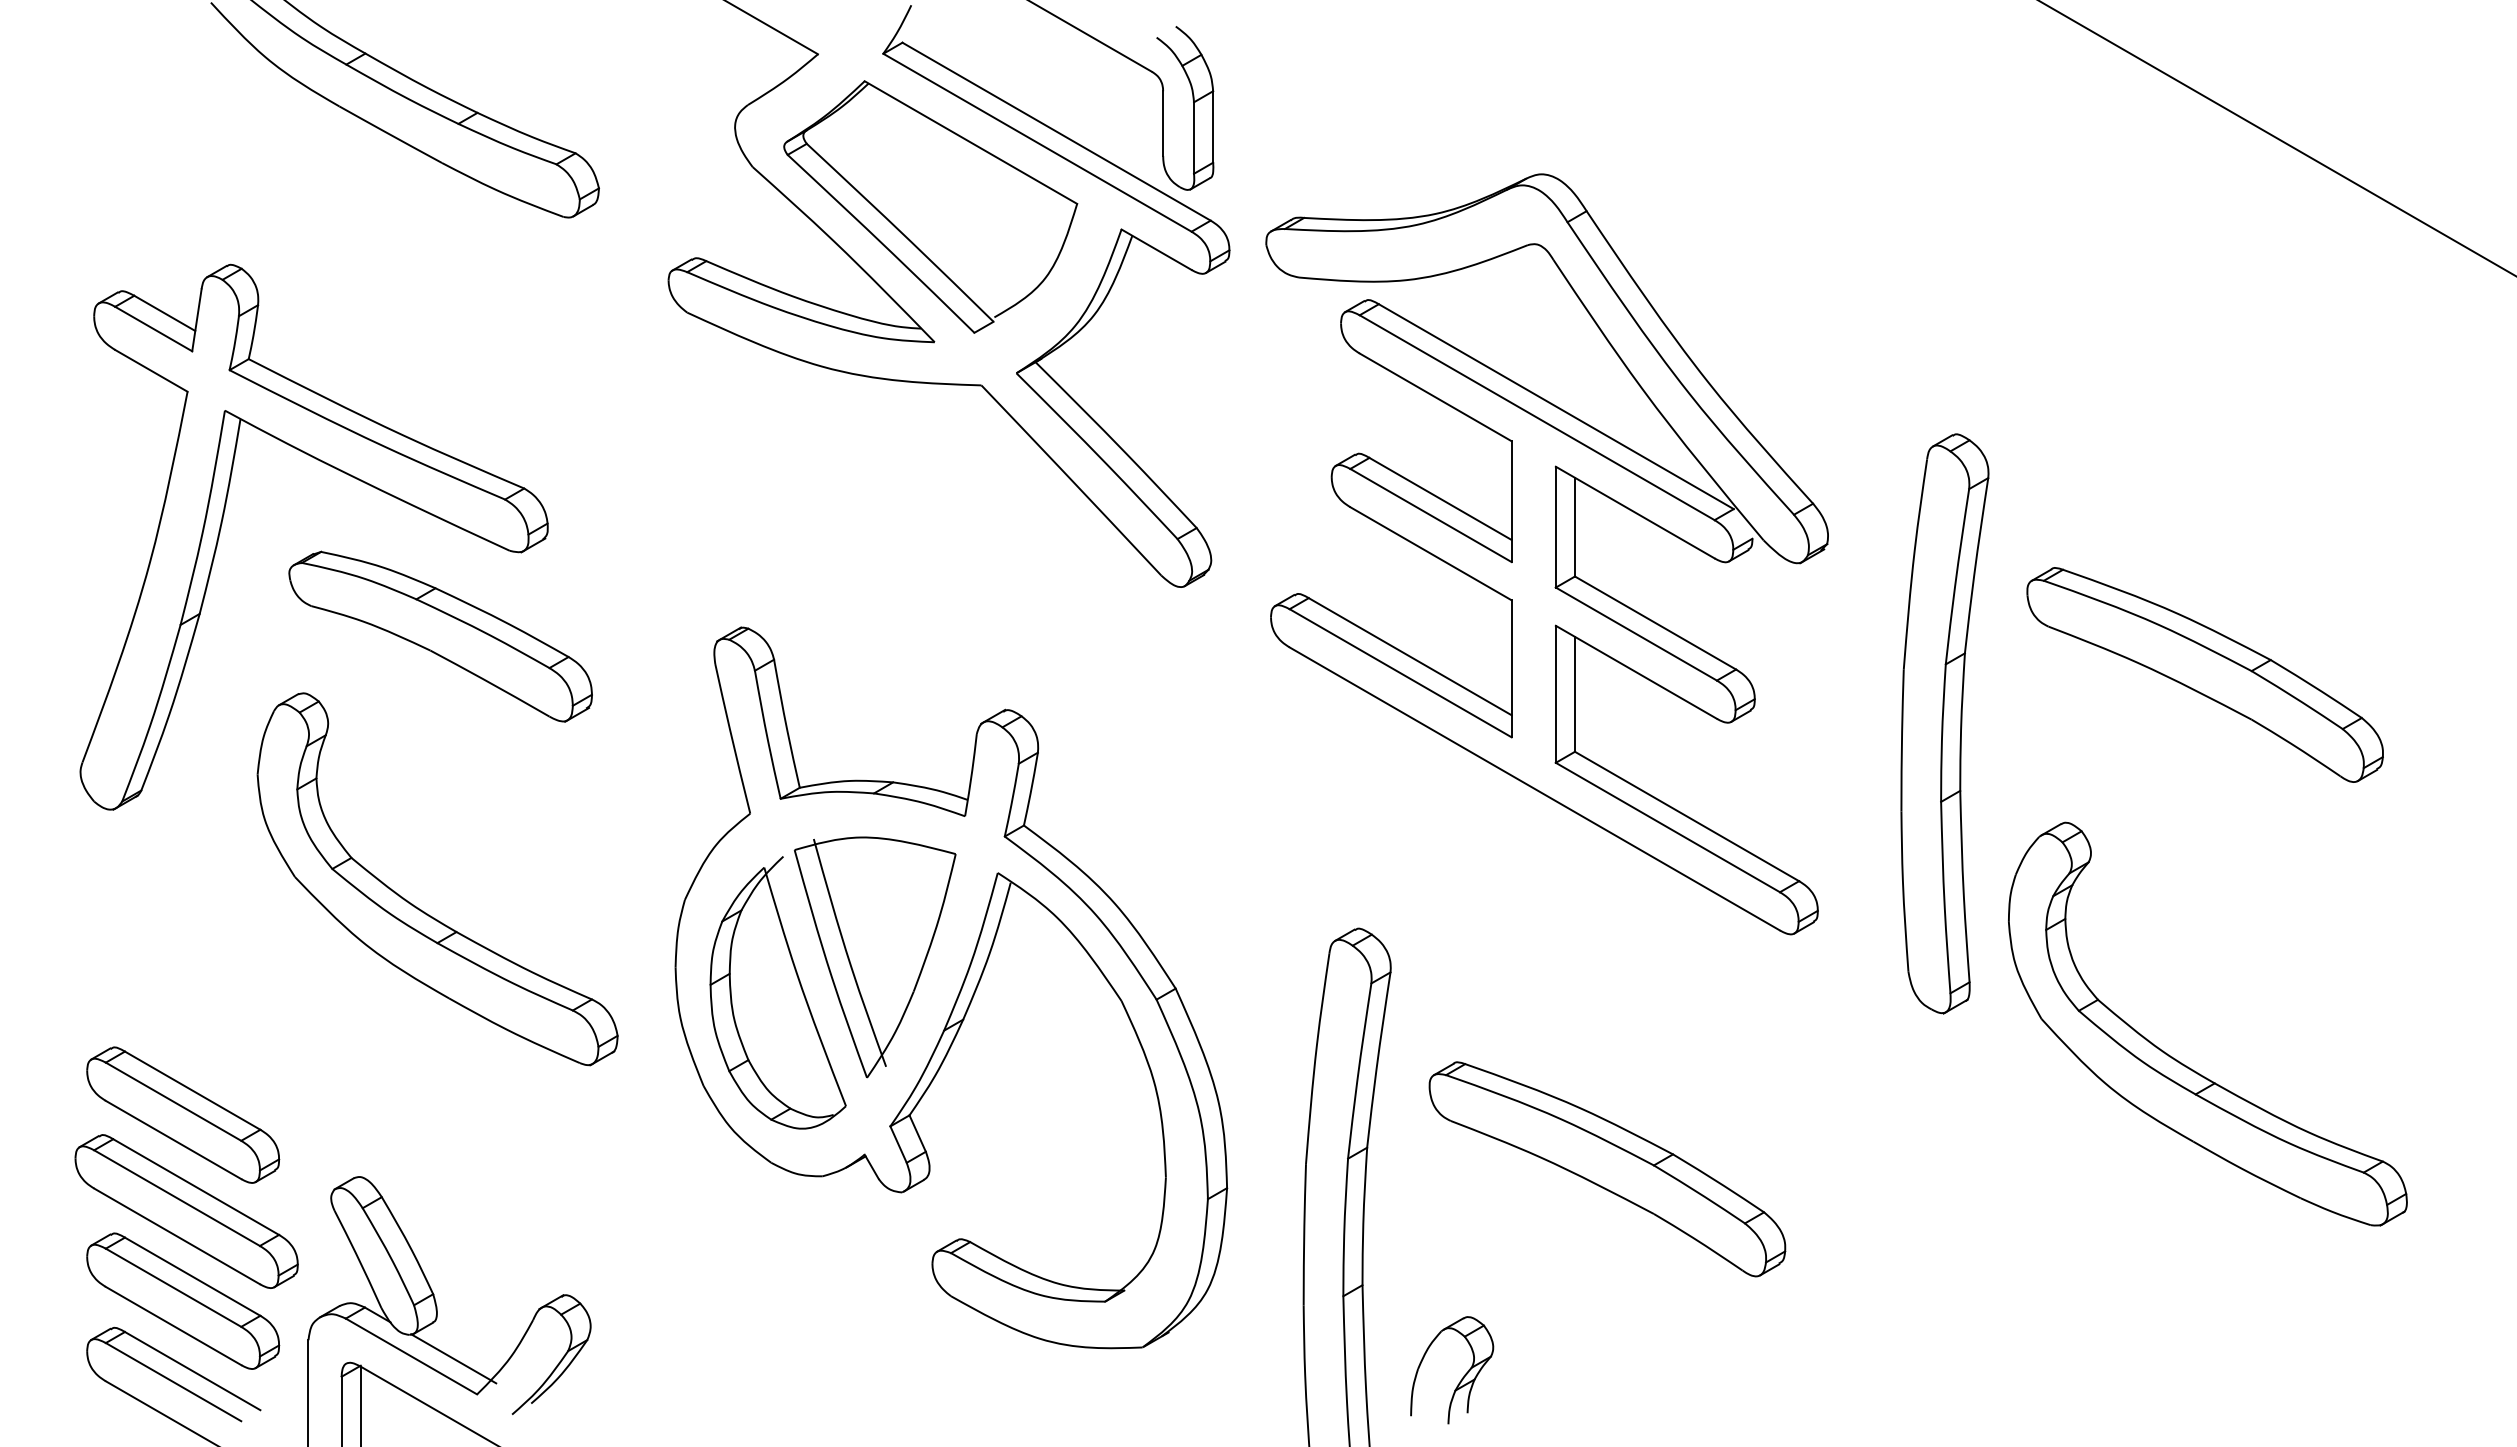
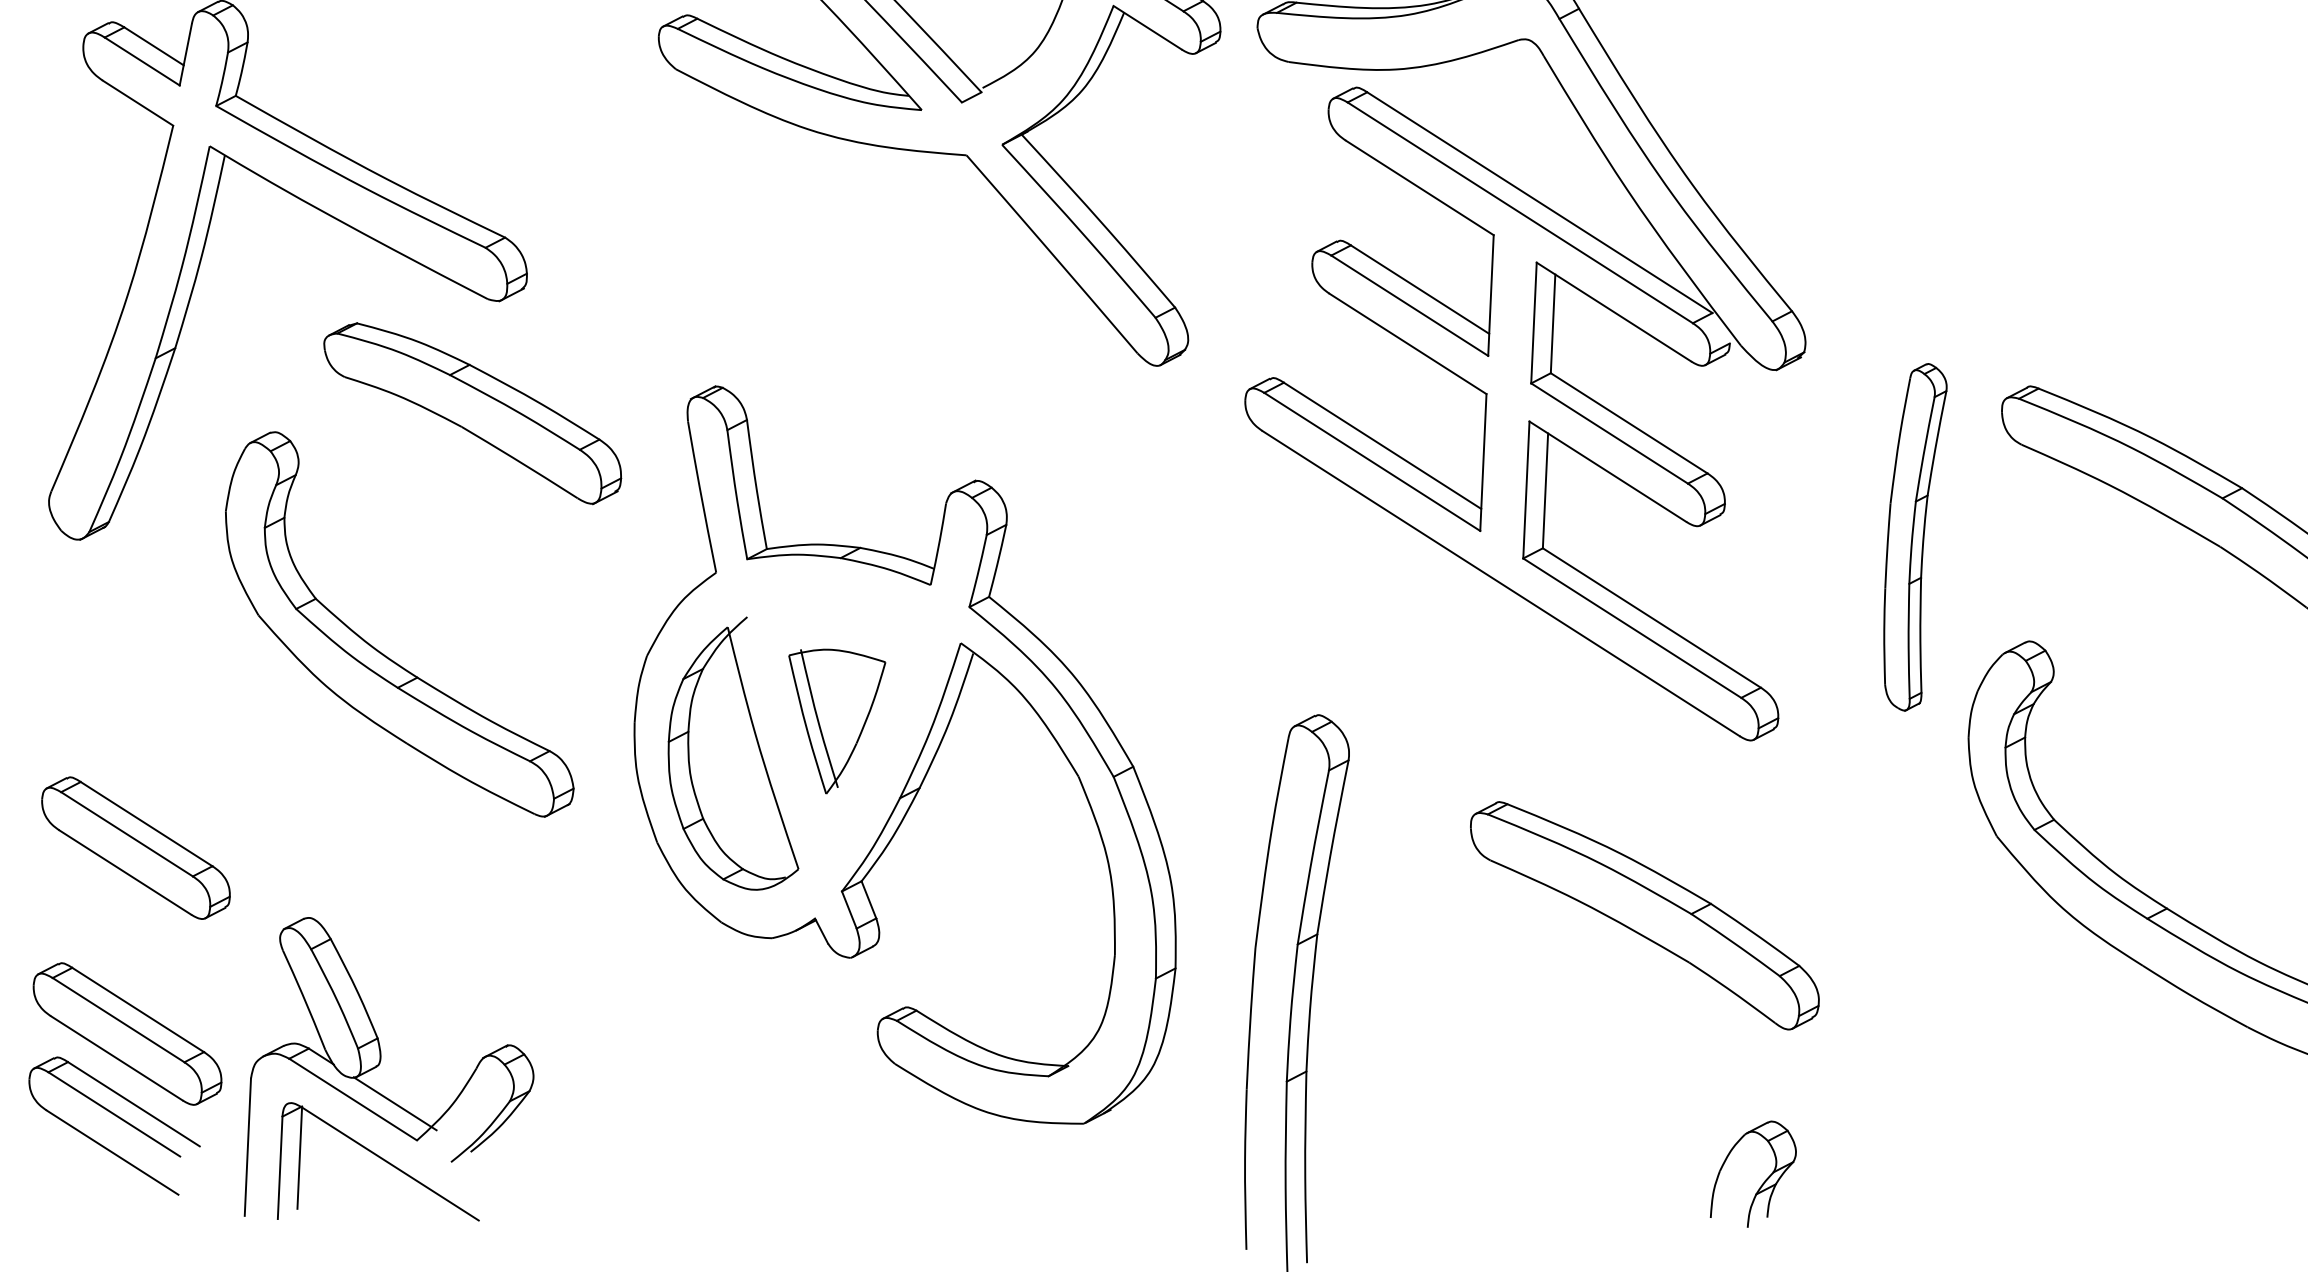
part: (440, 636) -> (472, 413), moved
part: (1944, 723) -> (1913, 536), size x0.6
part: (874, 957) -> (833, 722), size x0.6
part: (1607, 1169) -> (1644, 916), moved
part: (186, 1211) -> (134, 944), removed
part: (1461, 1378) -> (1762, 1182), moved

